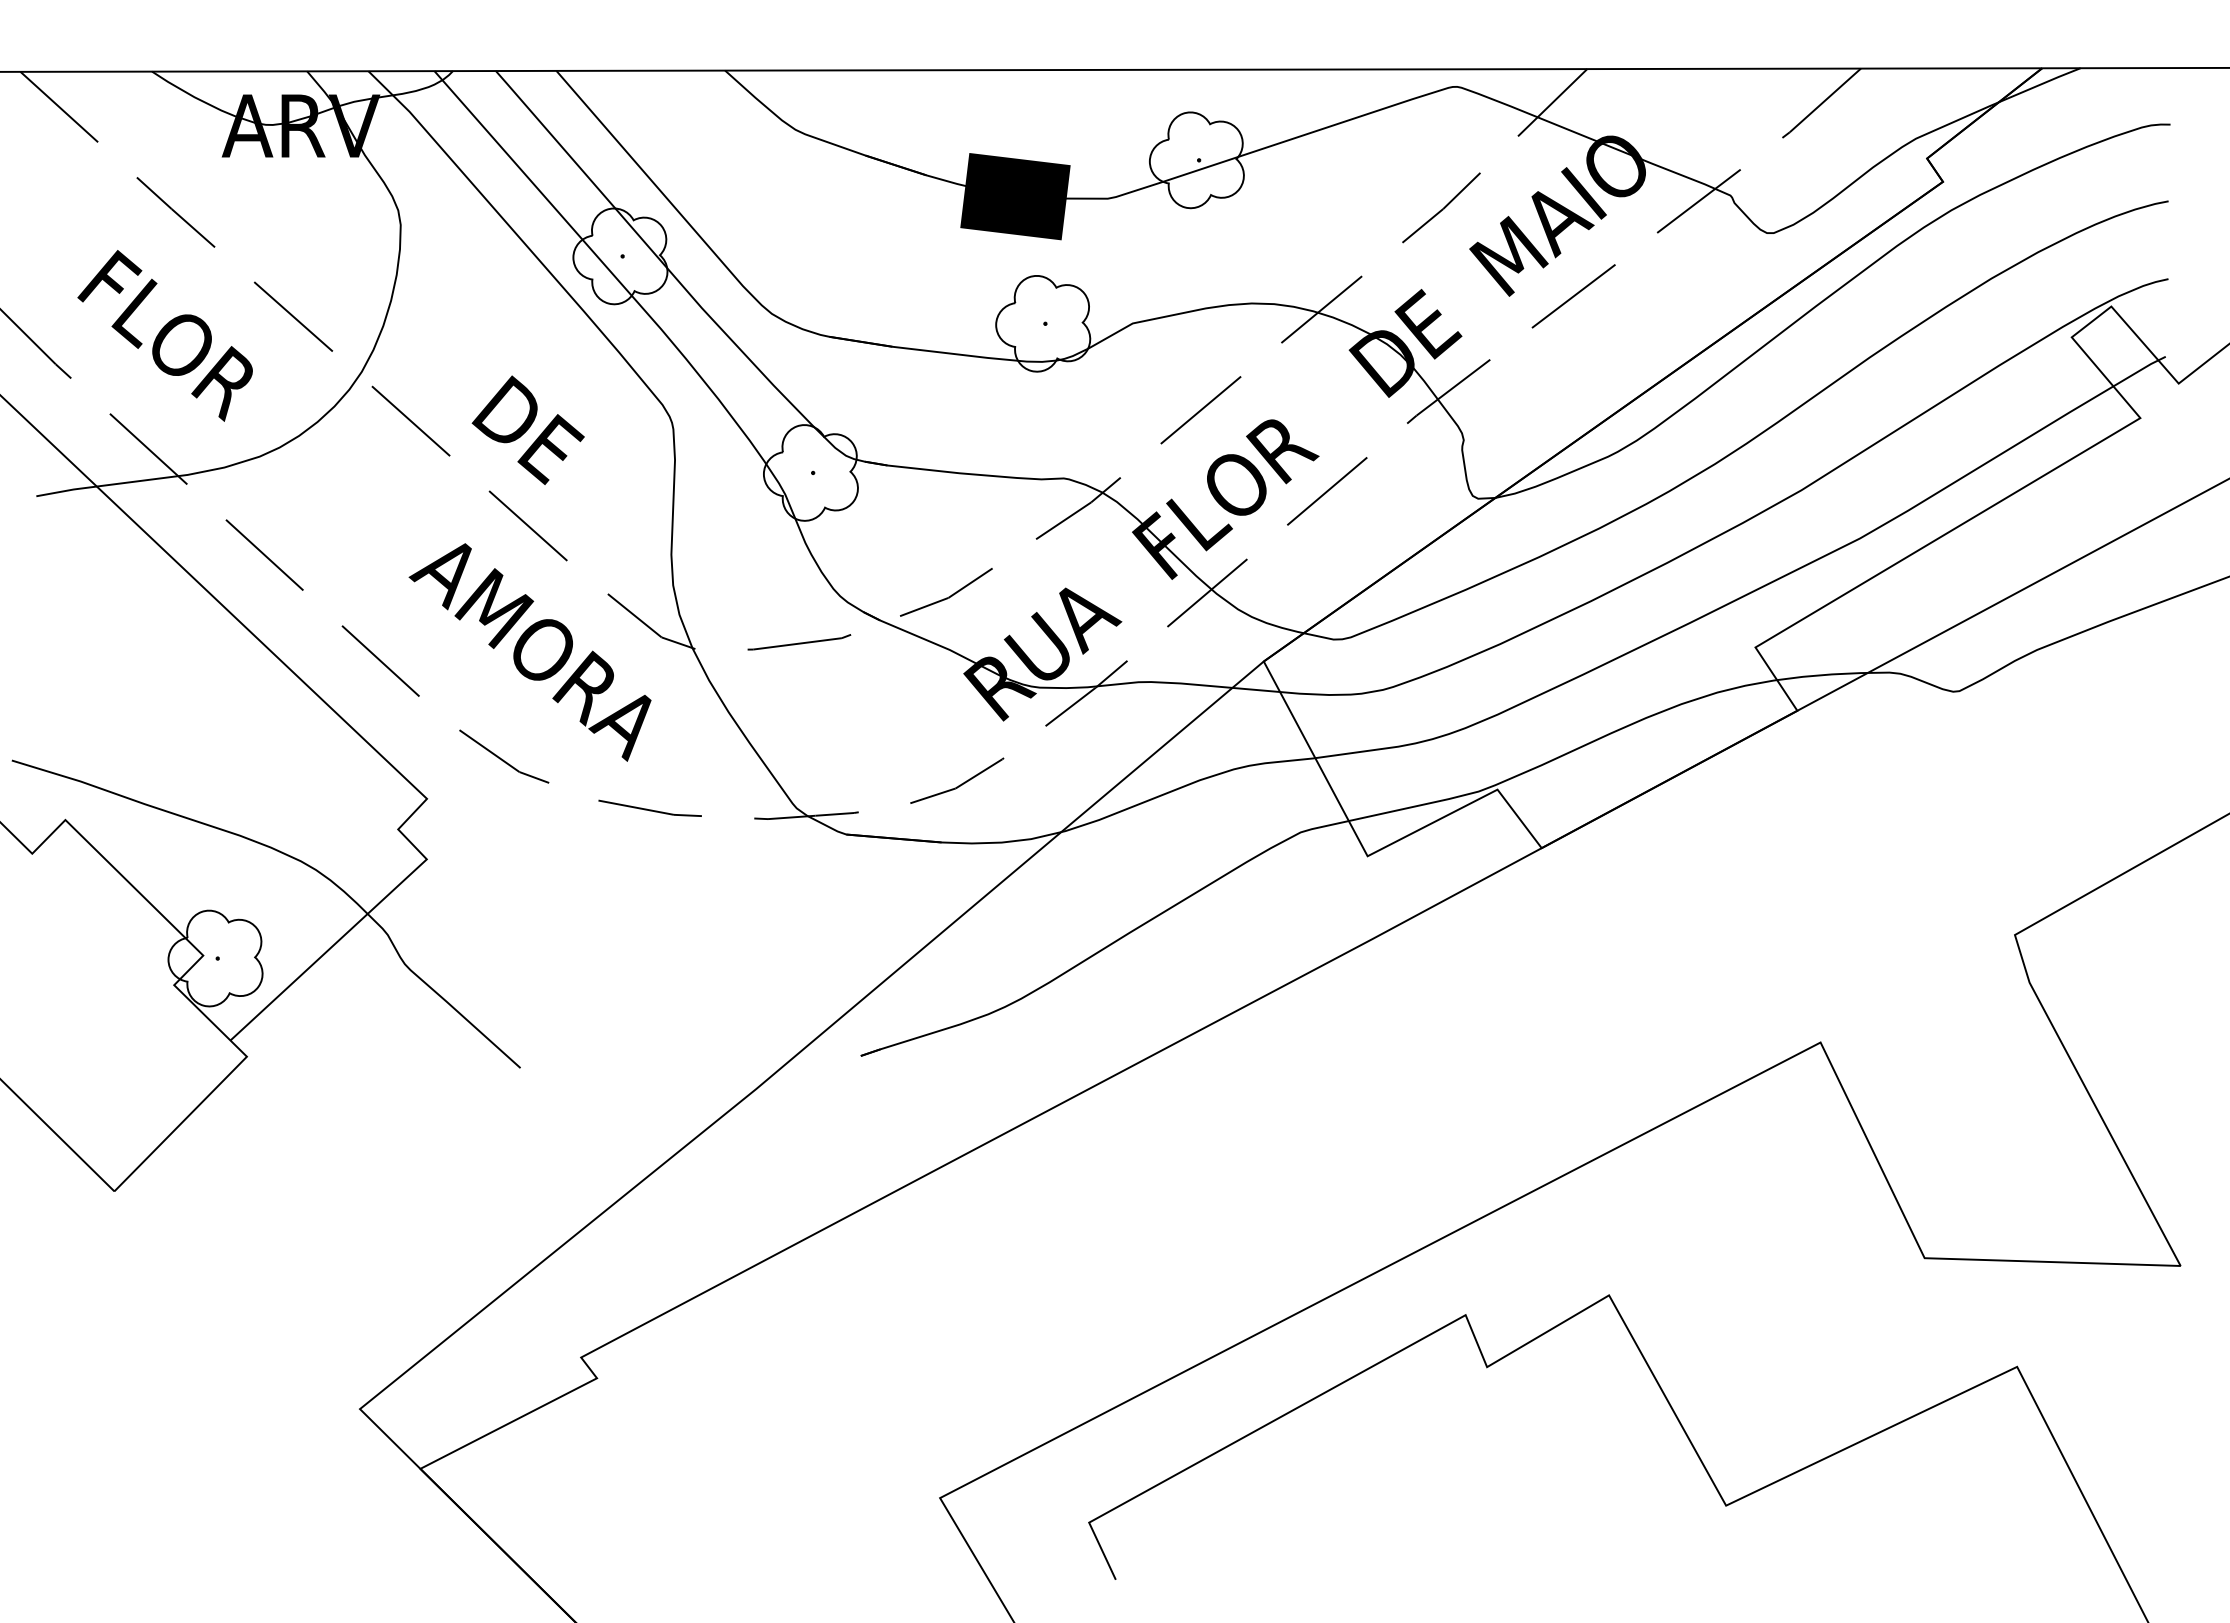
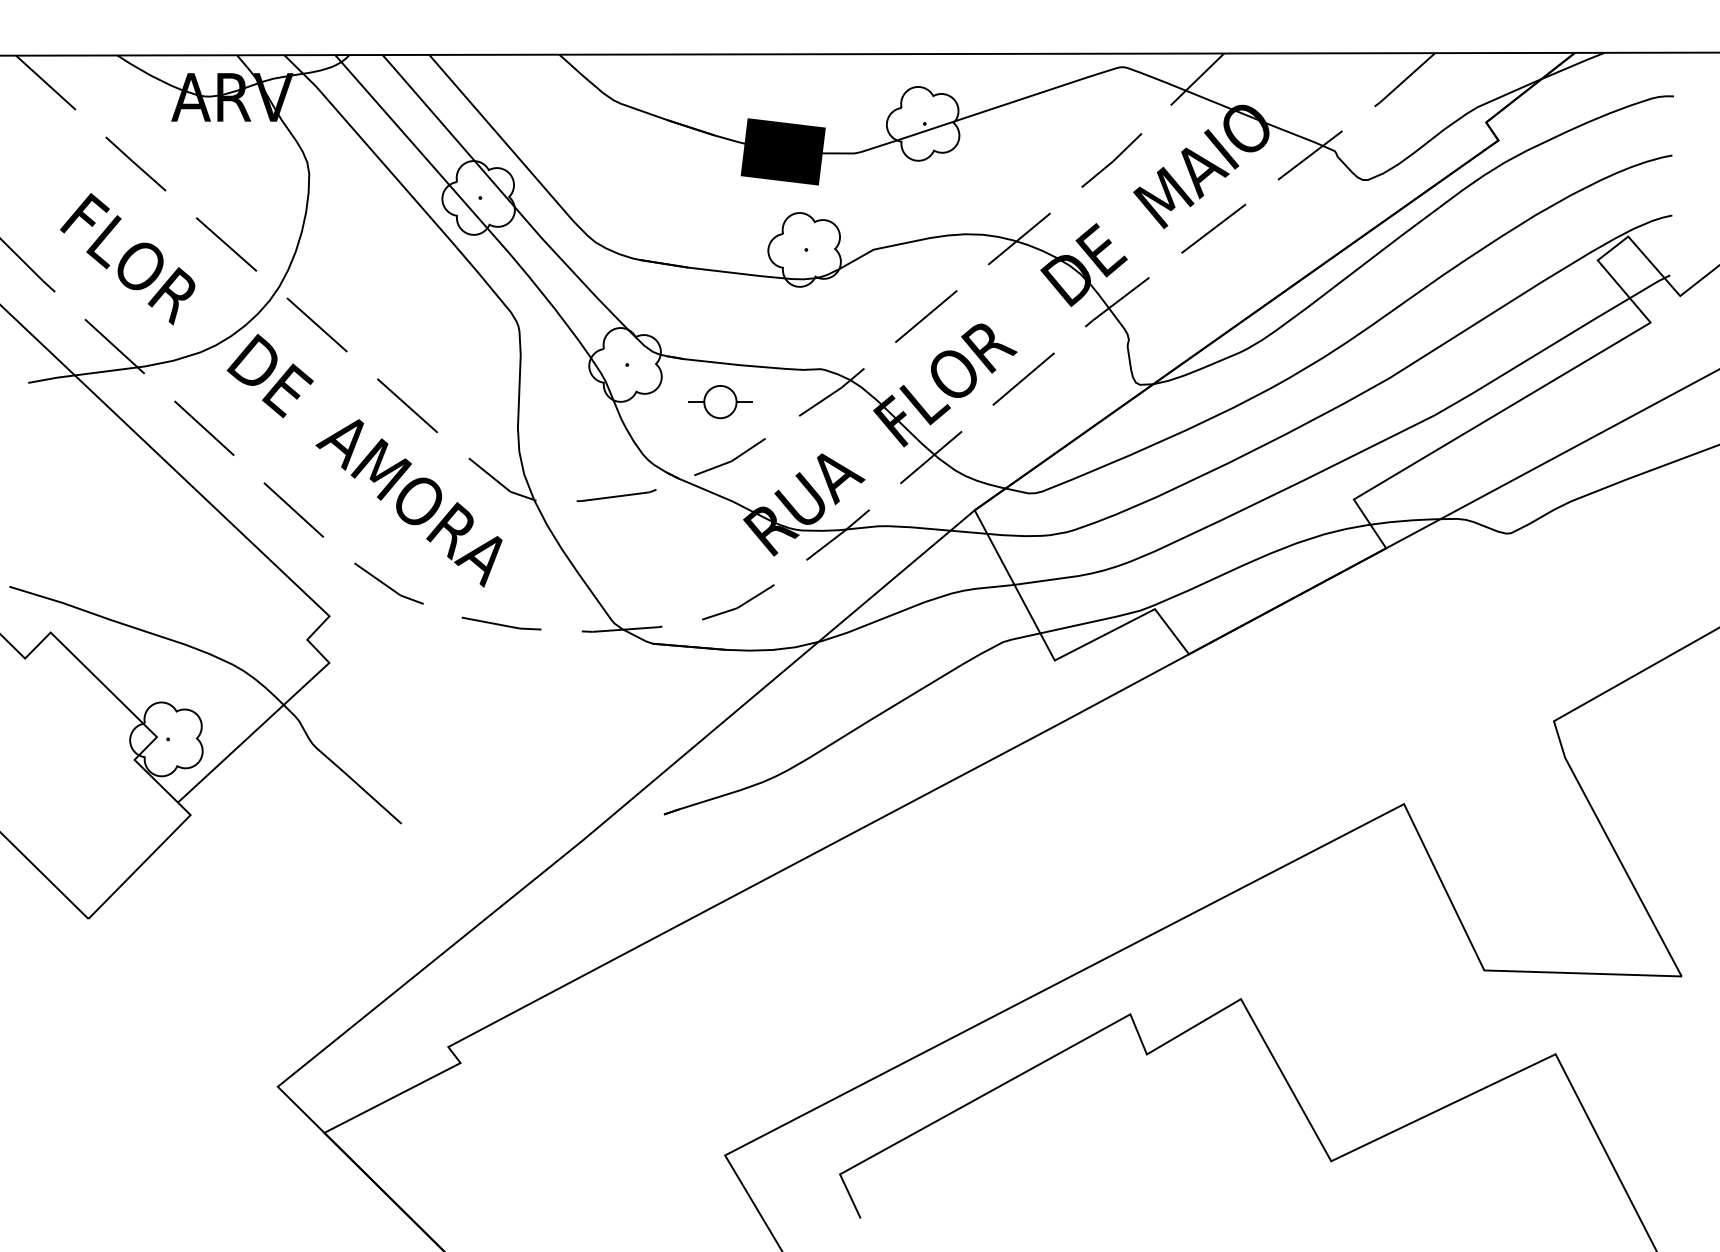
text: (527, 429) -> (269, 375), moved
part: (933, 520) -> (720, 401), added

